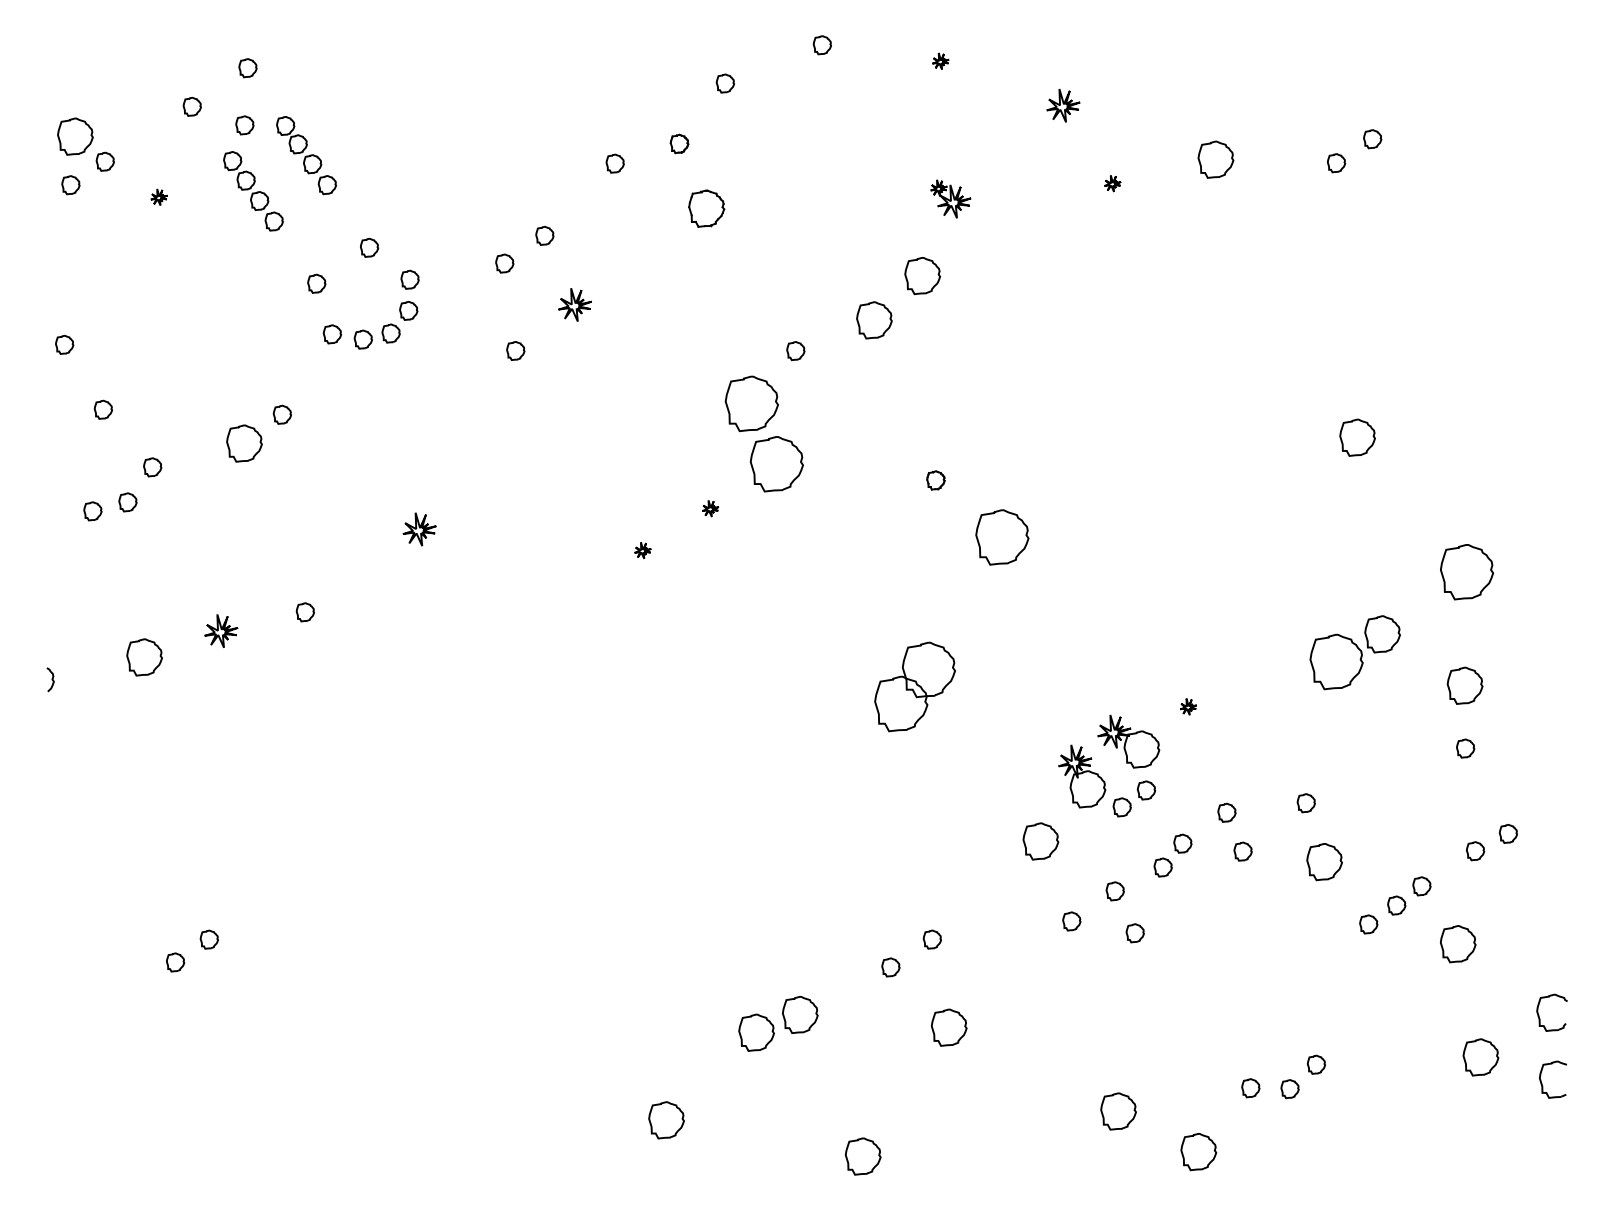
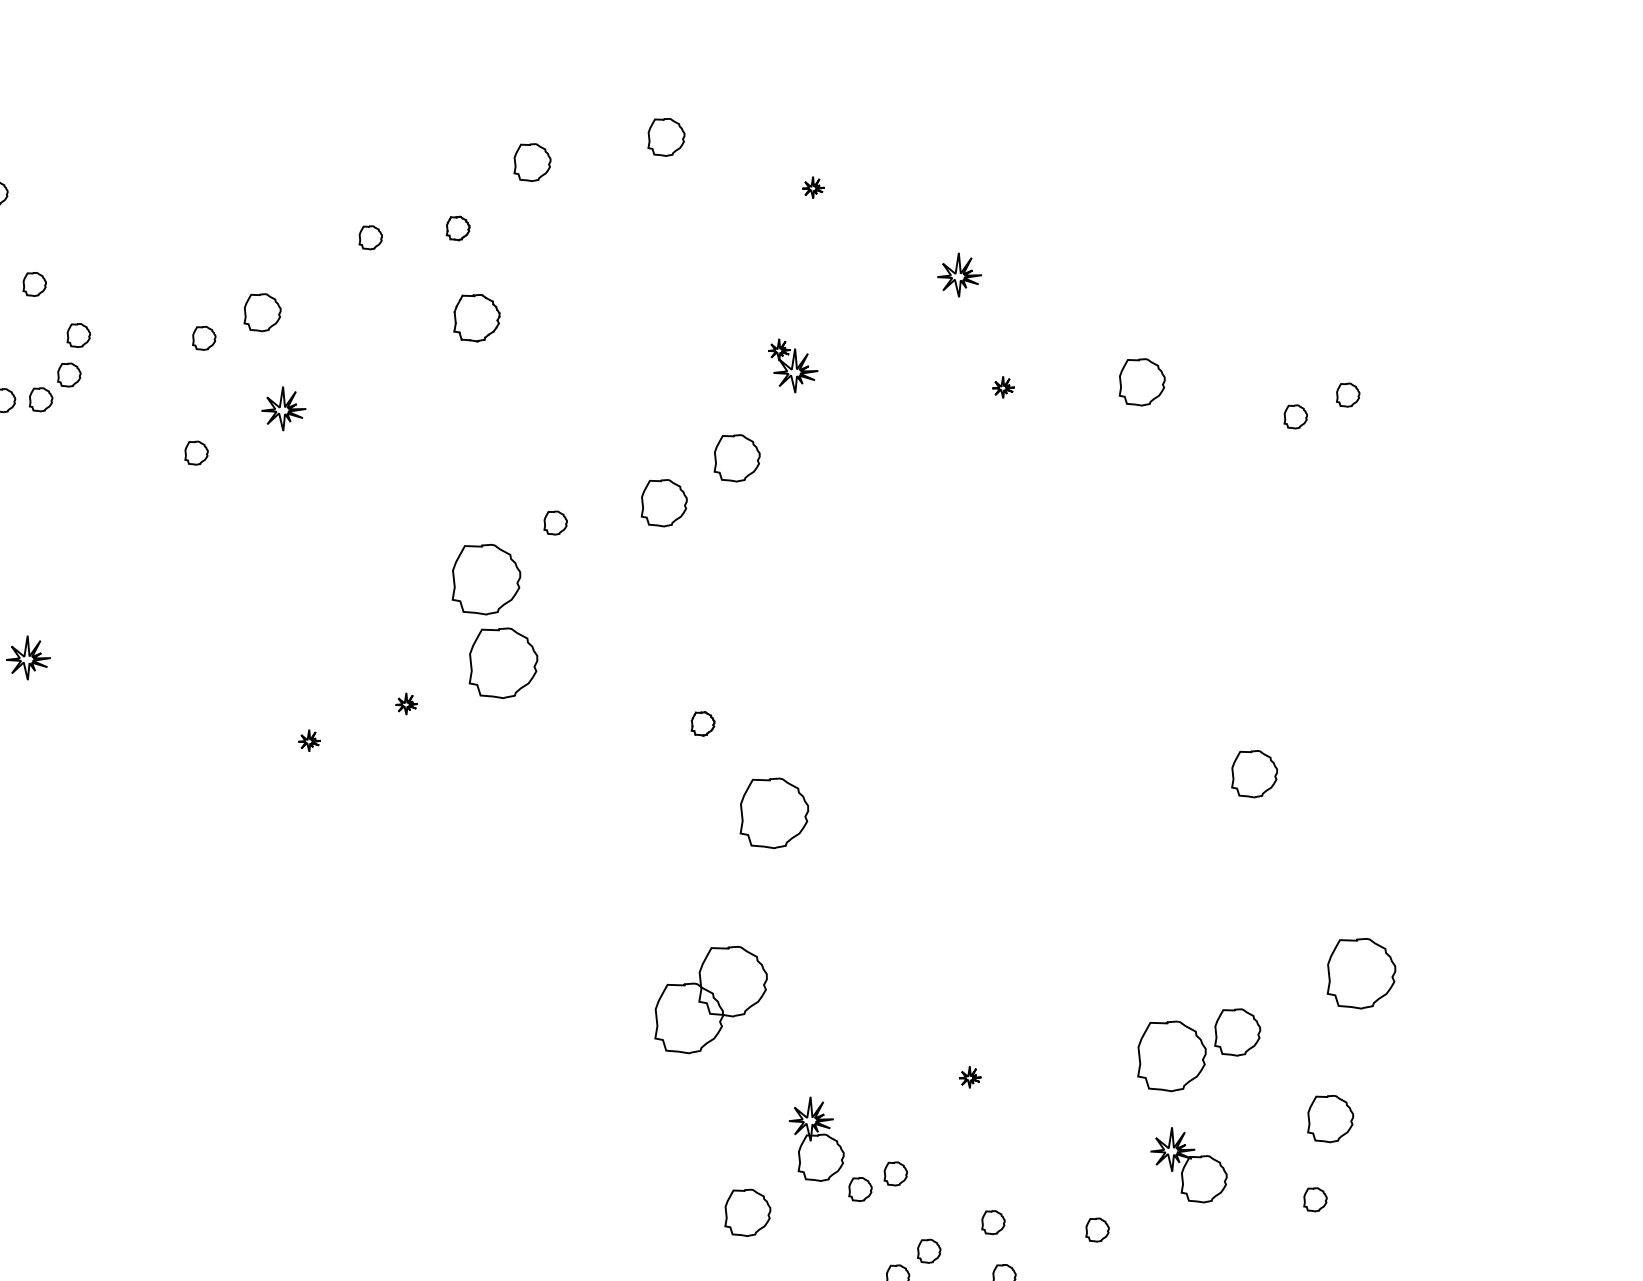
part: (821, 45) -> (664, 137), size x1.6
part: (724, 83) -> (530, 162), size x1.6
part: (544, 235) -> (262, 312), size x1.6
part: (914, 686) -> (709, 999), moved
part: (1128, 741) -> (1188, 1165), moved

